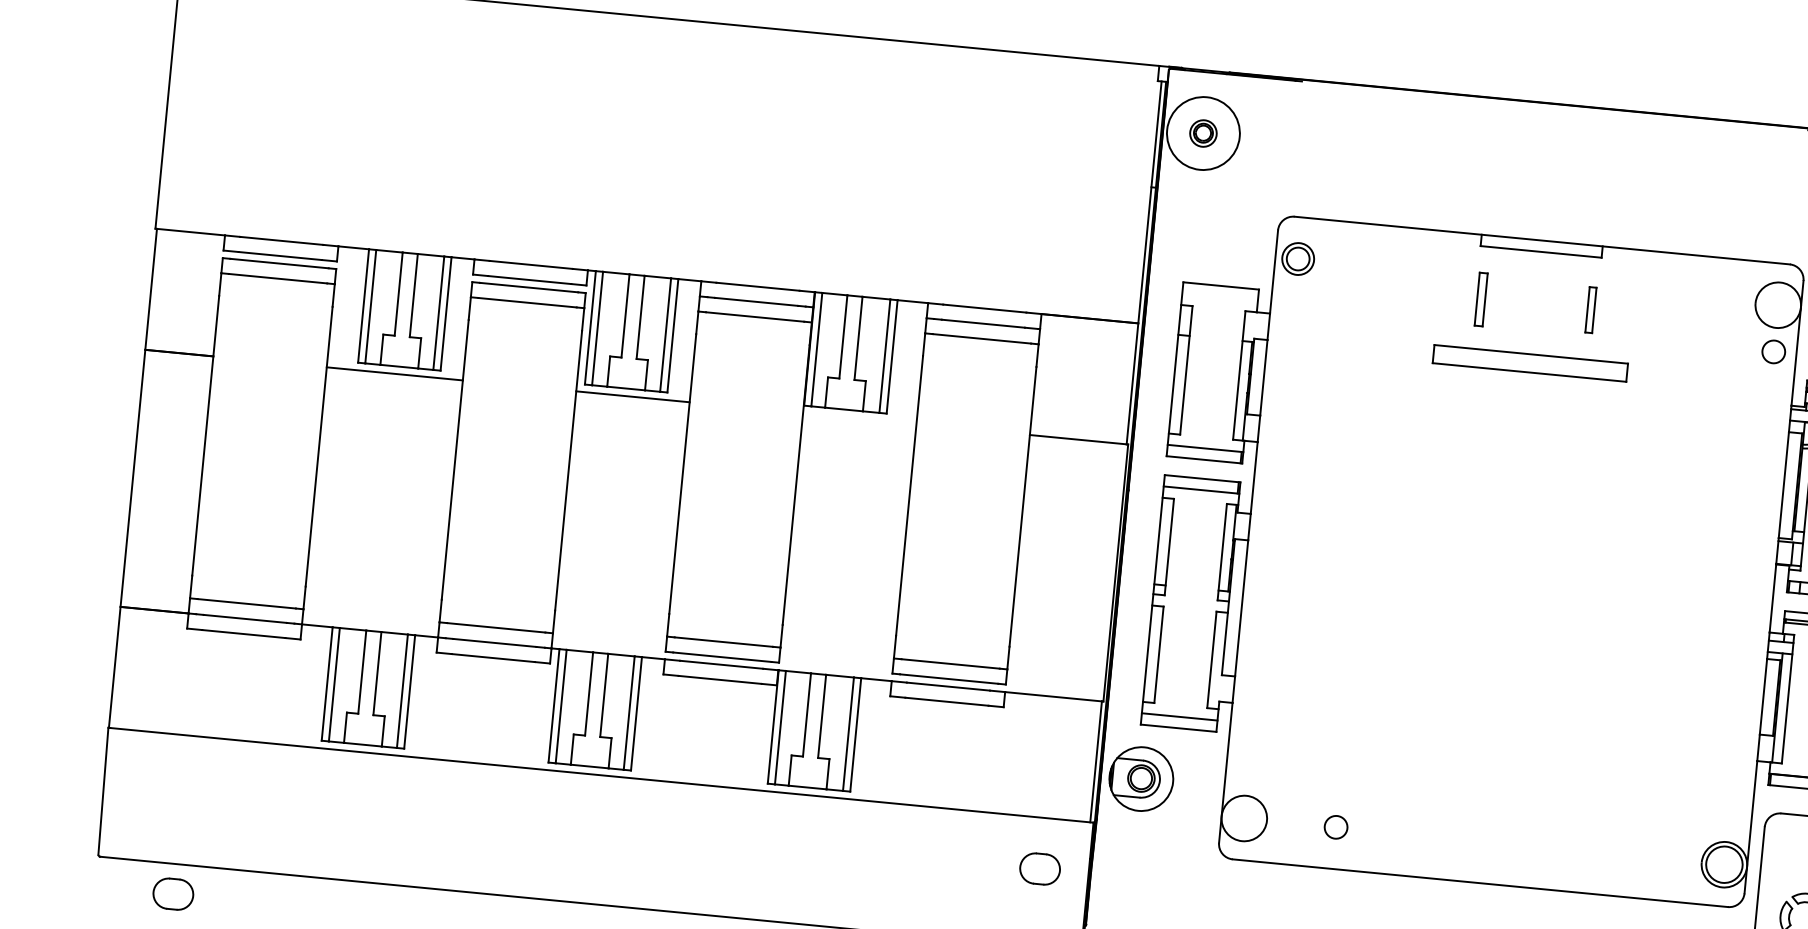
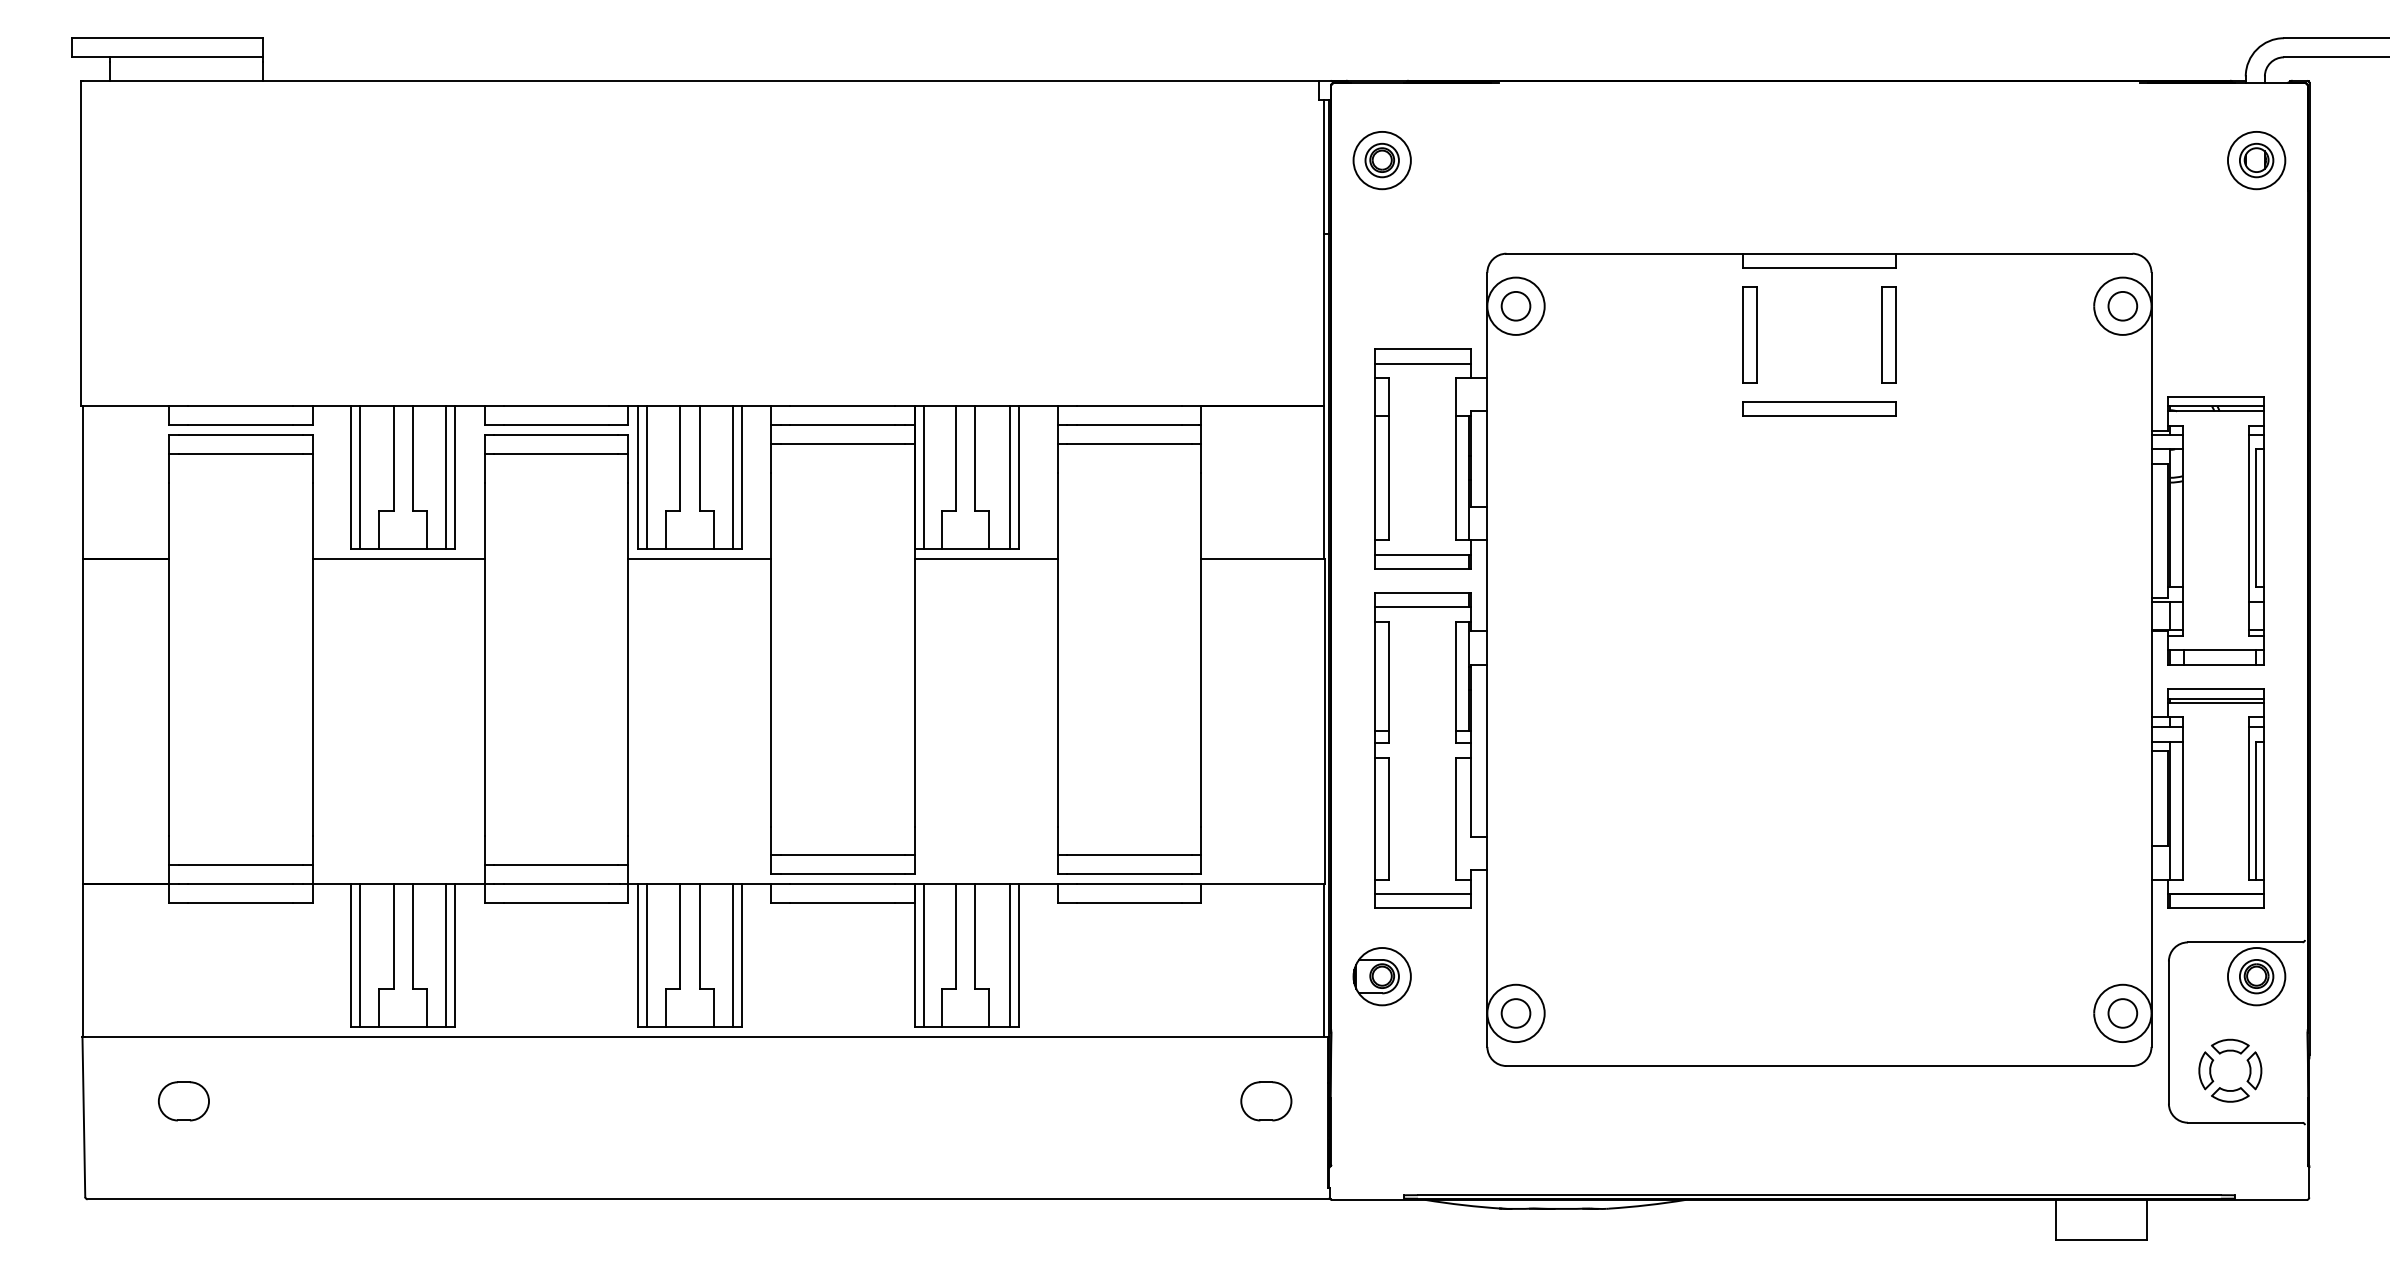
circle: (1202, 133) -> (1381, 160), size x0.62
circle: (1297, 258) -> (1515, 305), size x1.43
line: (1219, 297) -> (1422, 363), added
part: (1480, 299) -> (1749, 334), size x1.43
part: (1590, 309) -> (1888, 334), size x1.67
circle: (1773, 352) -> (2122, 306), moved
part: (1530, 363) -> (1819, 408), size x0.62
line: (859, 418) -> (985, 559), added
part: (1140, 779) -> (1381, 976), size x0.71
circle: (1335, 827) -> (1515, 1013), moved
circle: (1724, 864) -> (2122, 1013), size x0.62
part: (173, 894) -> (183, 1101), moved

